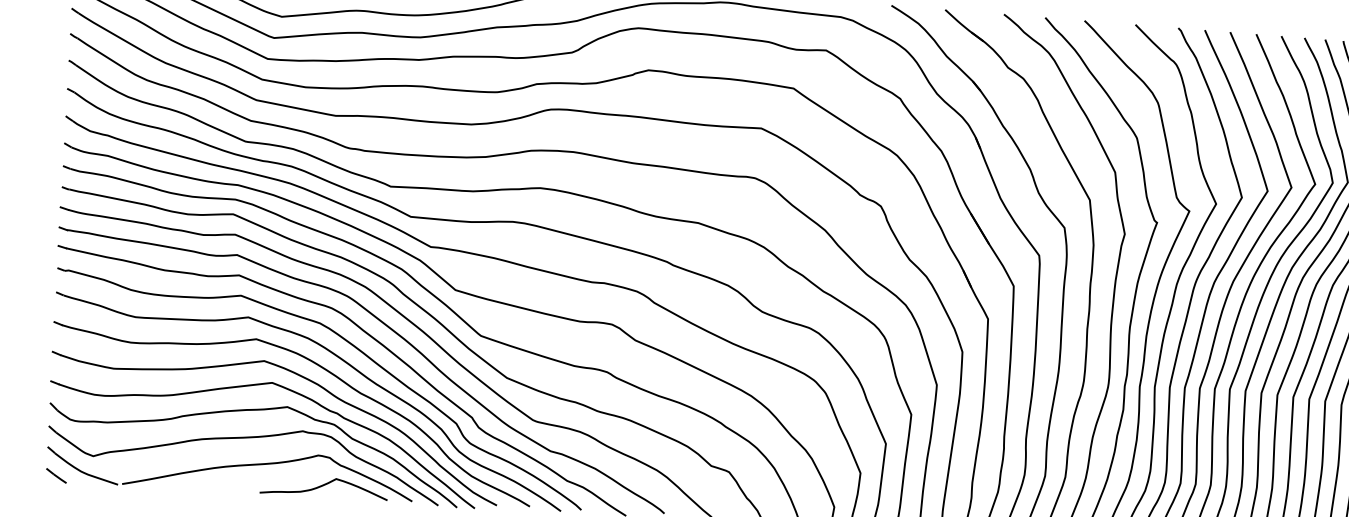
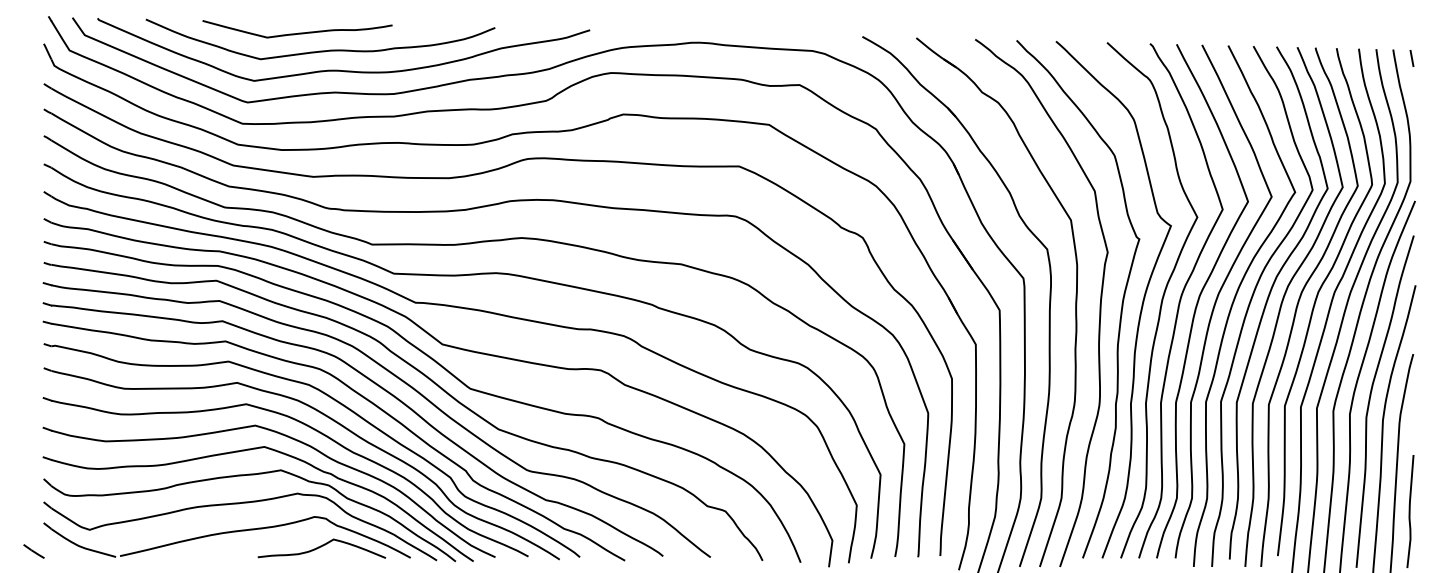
line: (55, 475) -> (33, 551), moved

